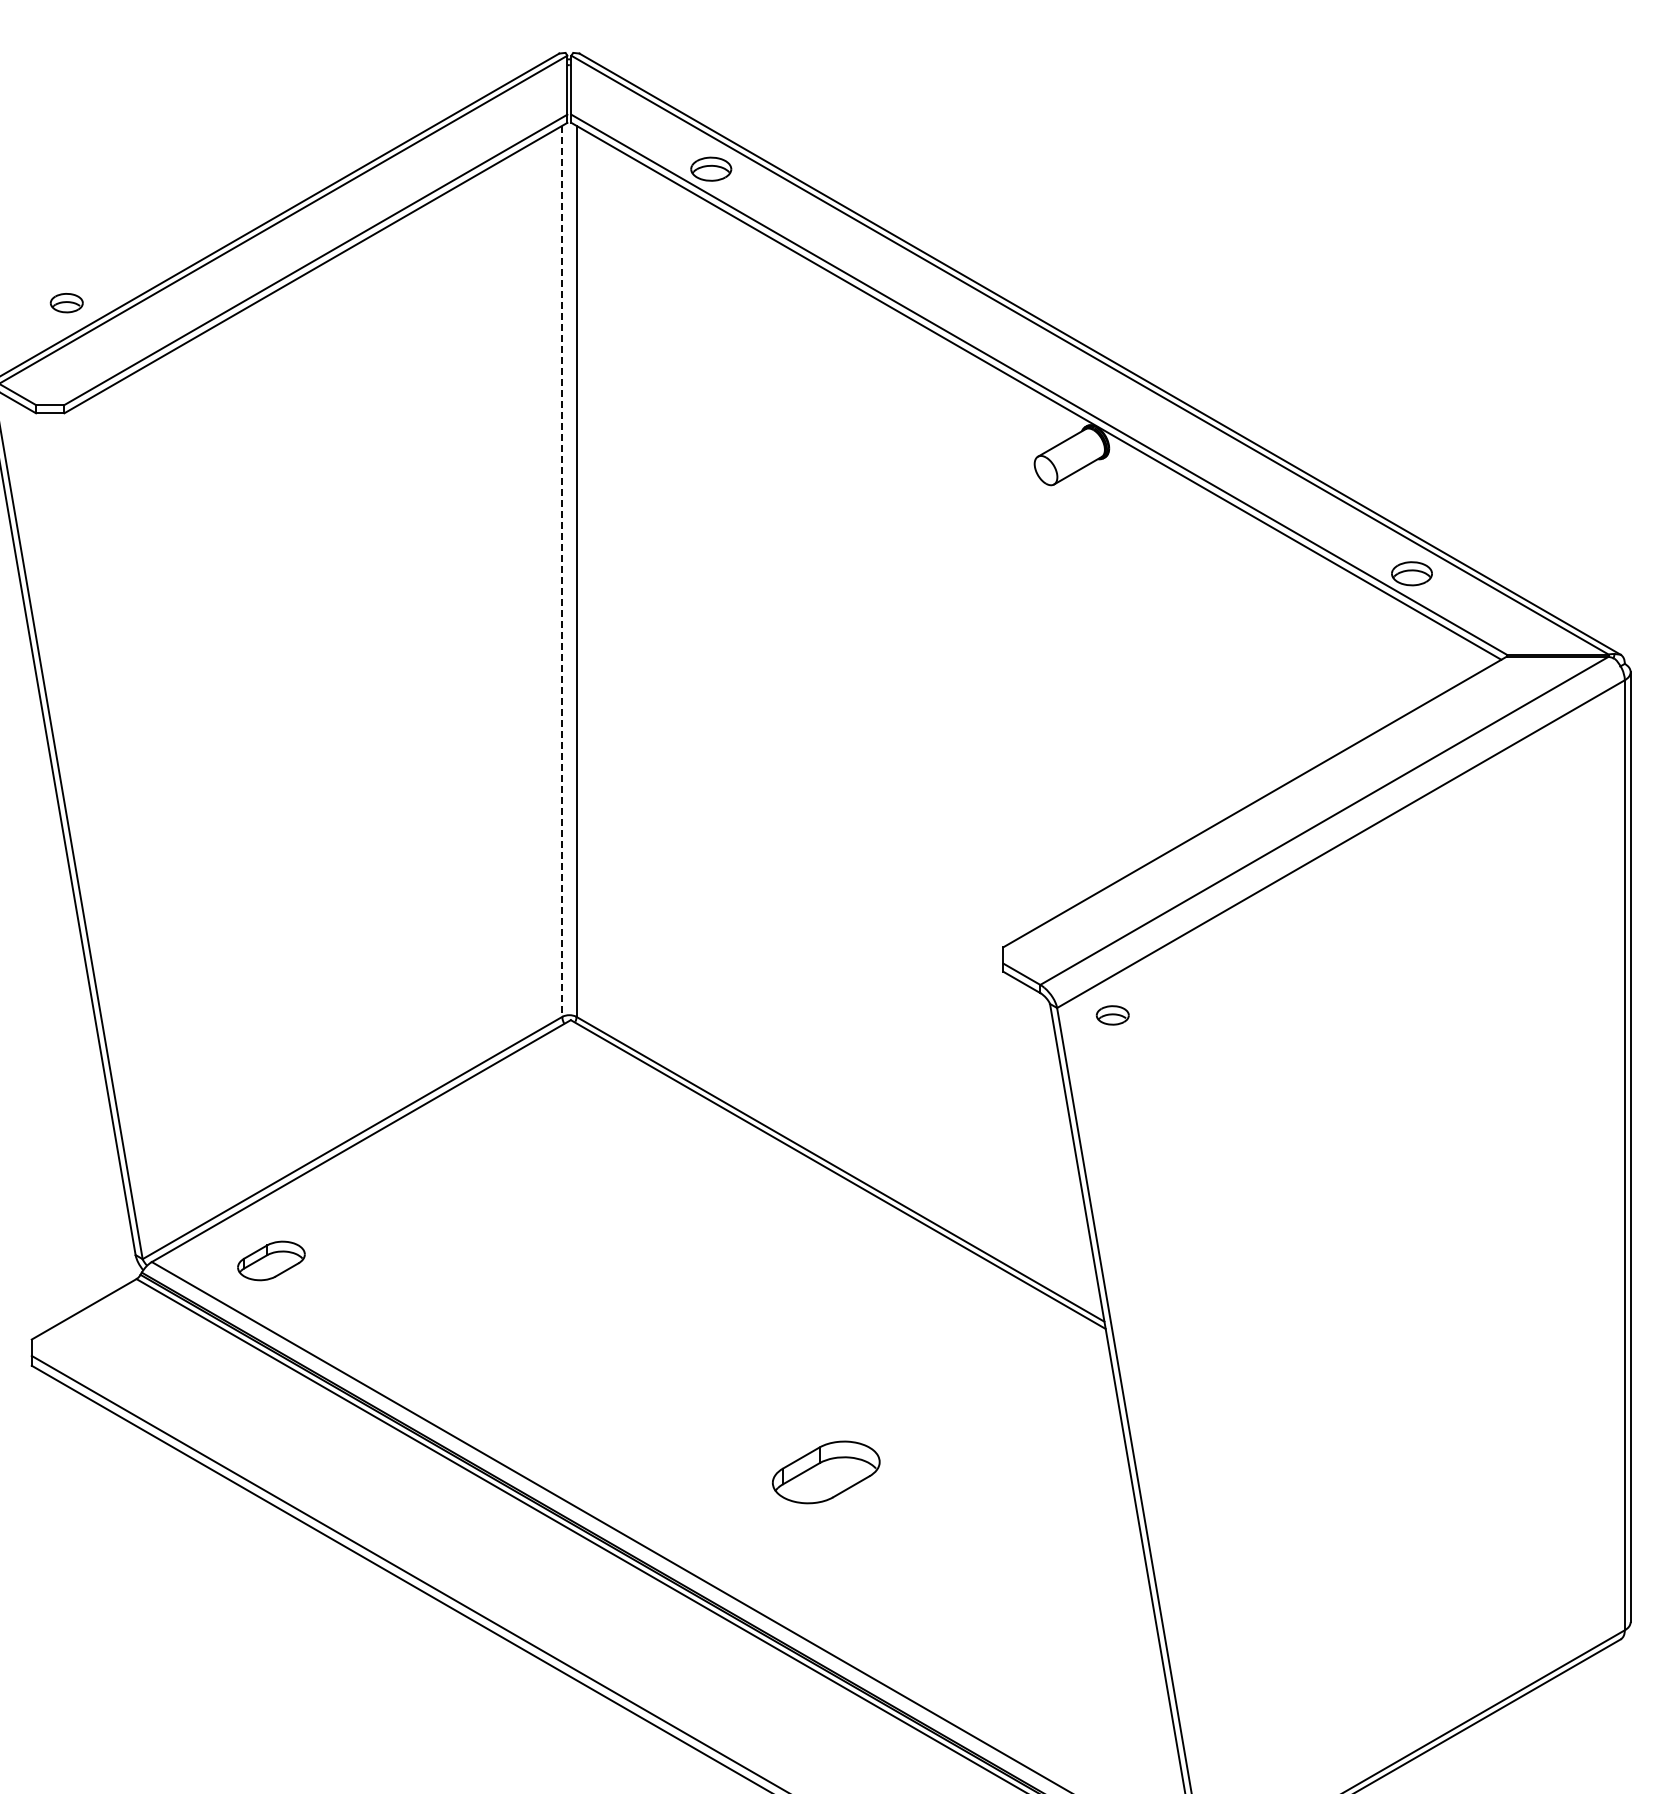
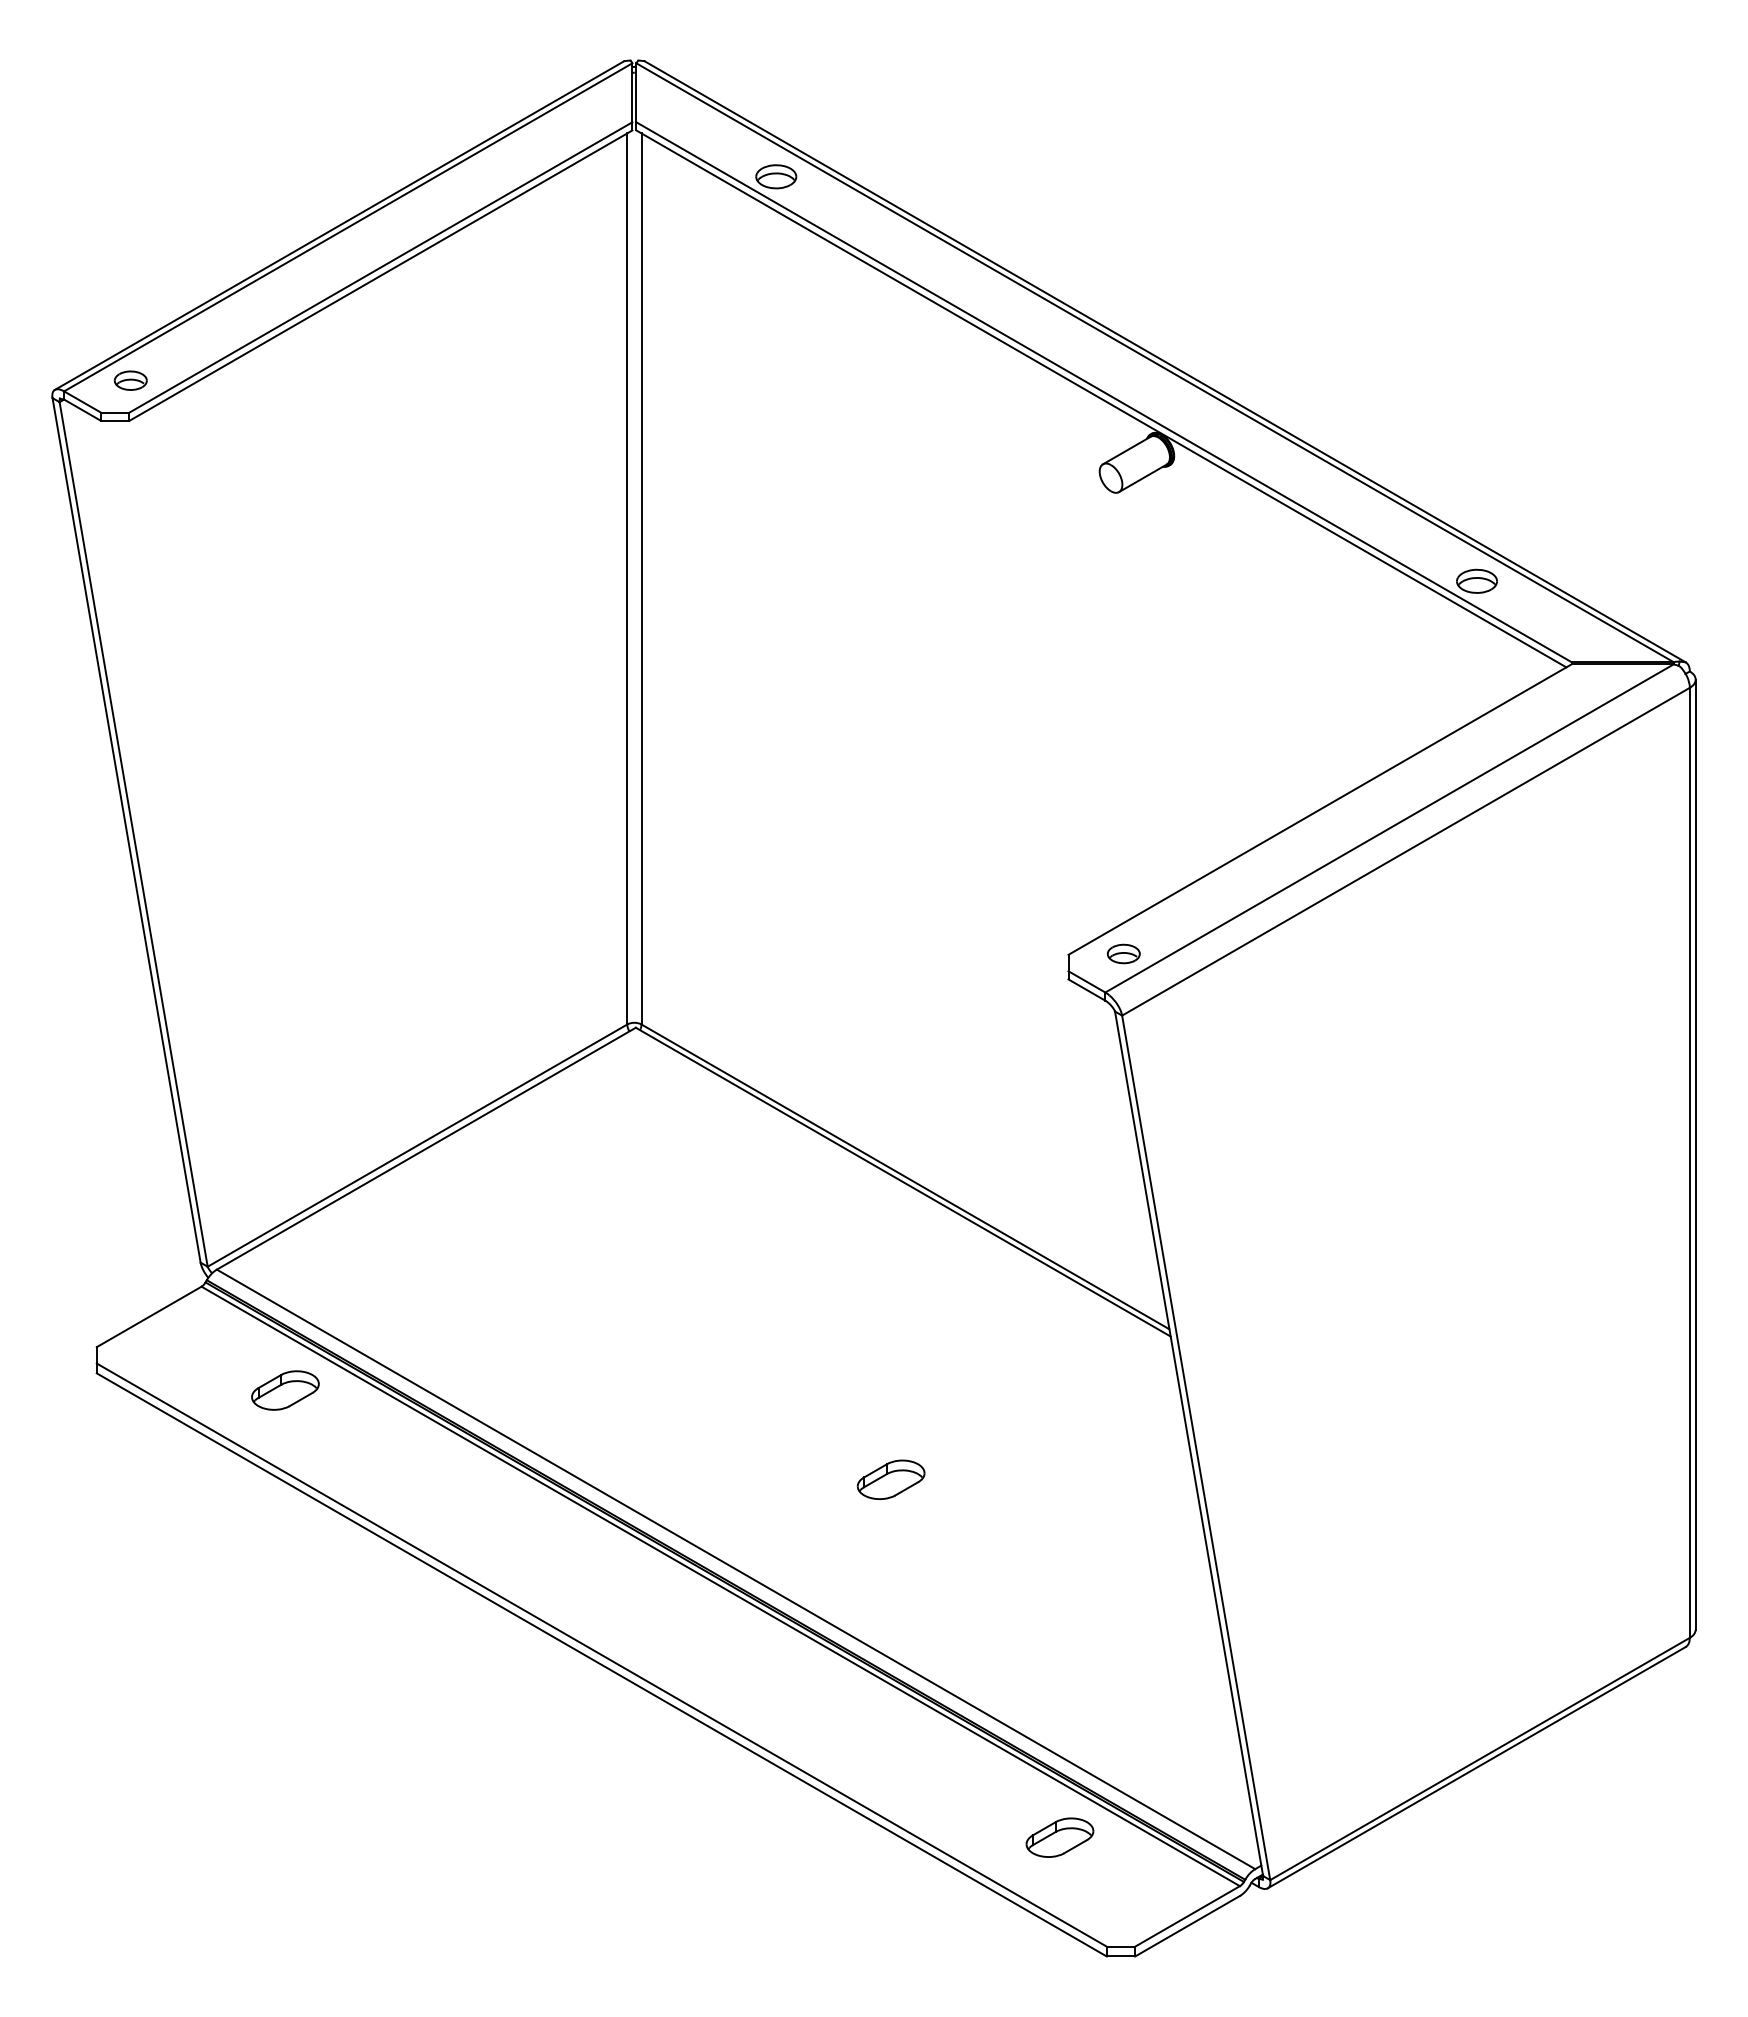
part: (66, 302) -> (130, 380), moved
line: (562, 570) -> (627, 578), dashed -> solid
part: (1112, 1014) -> (1123, 953), moved
part: (271, 1260) -> (285, 1390), moved
part: (825, 1471) -> (890, 1479), size x0.62

